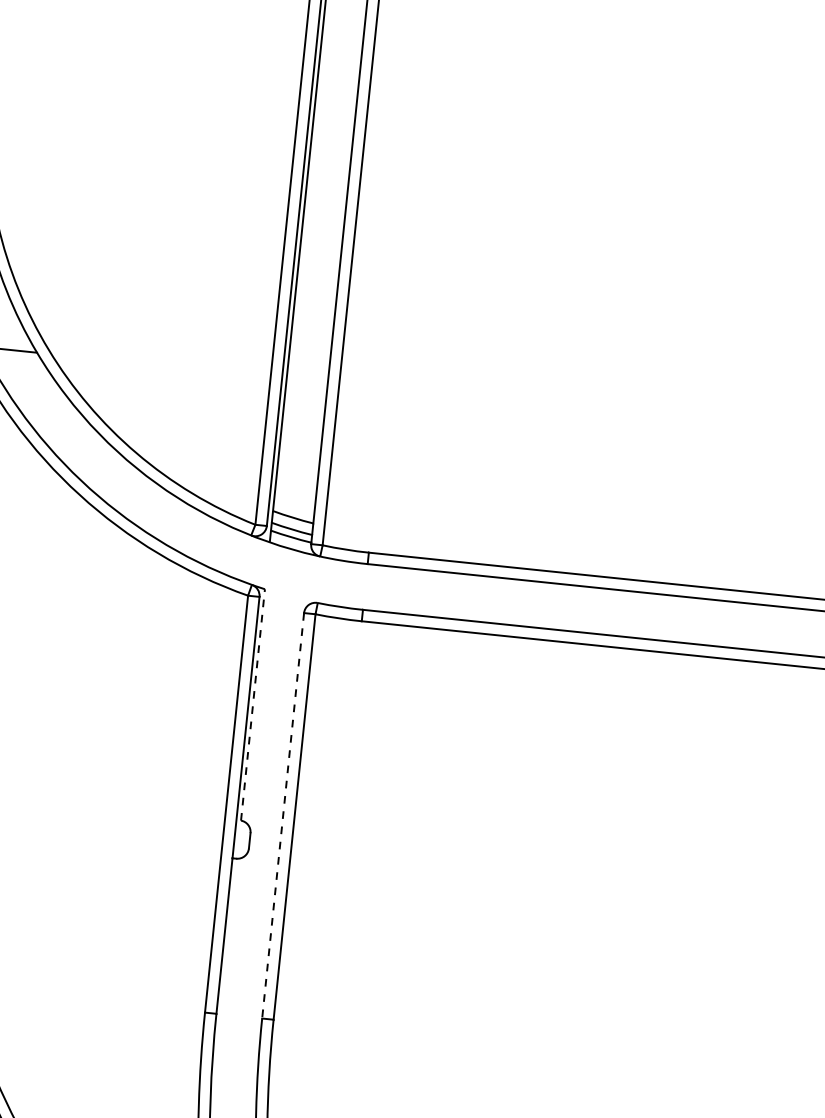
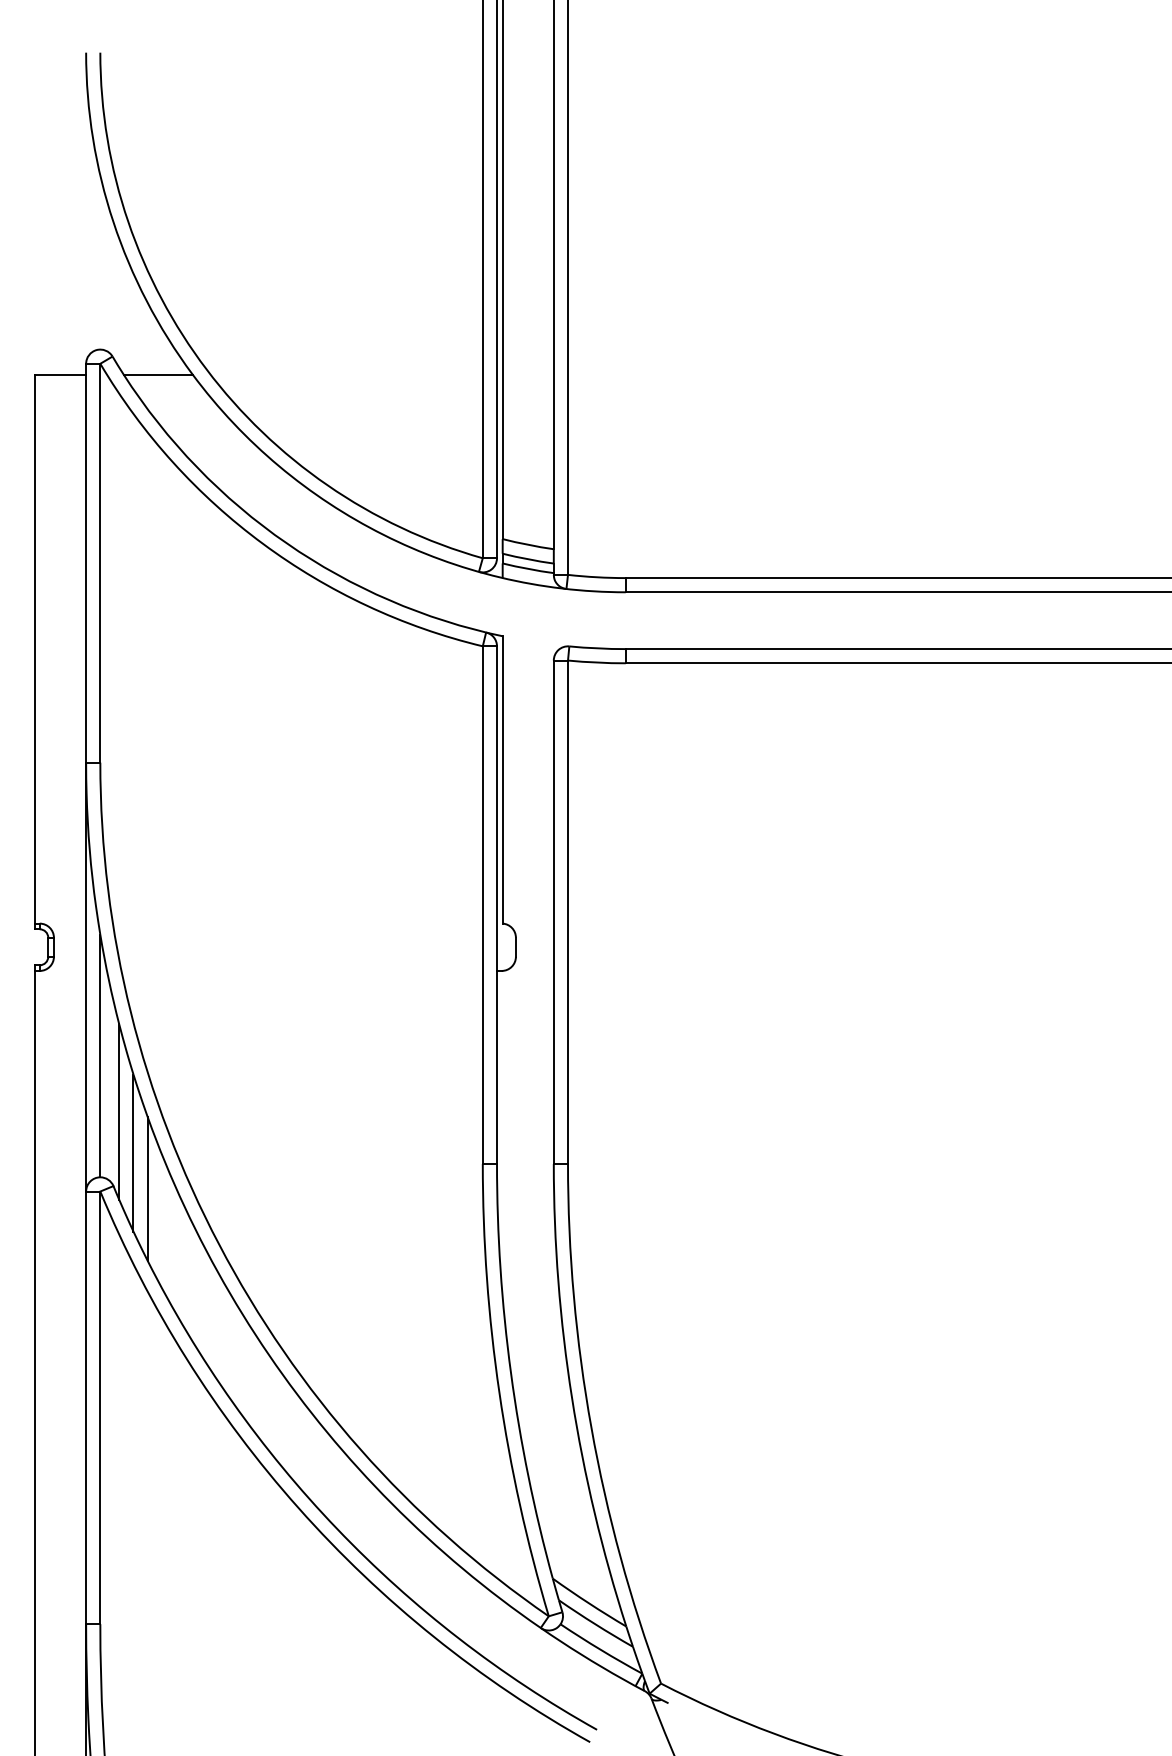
line: (252, 704) -> (502, 779), dashed -> solid
line: (282, 815) -> (553, 912), dashed -> solid

